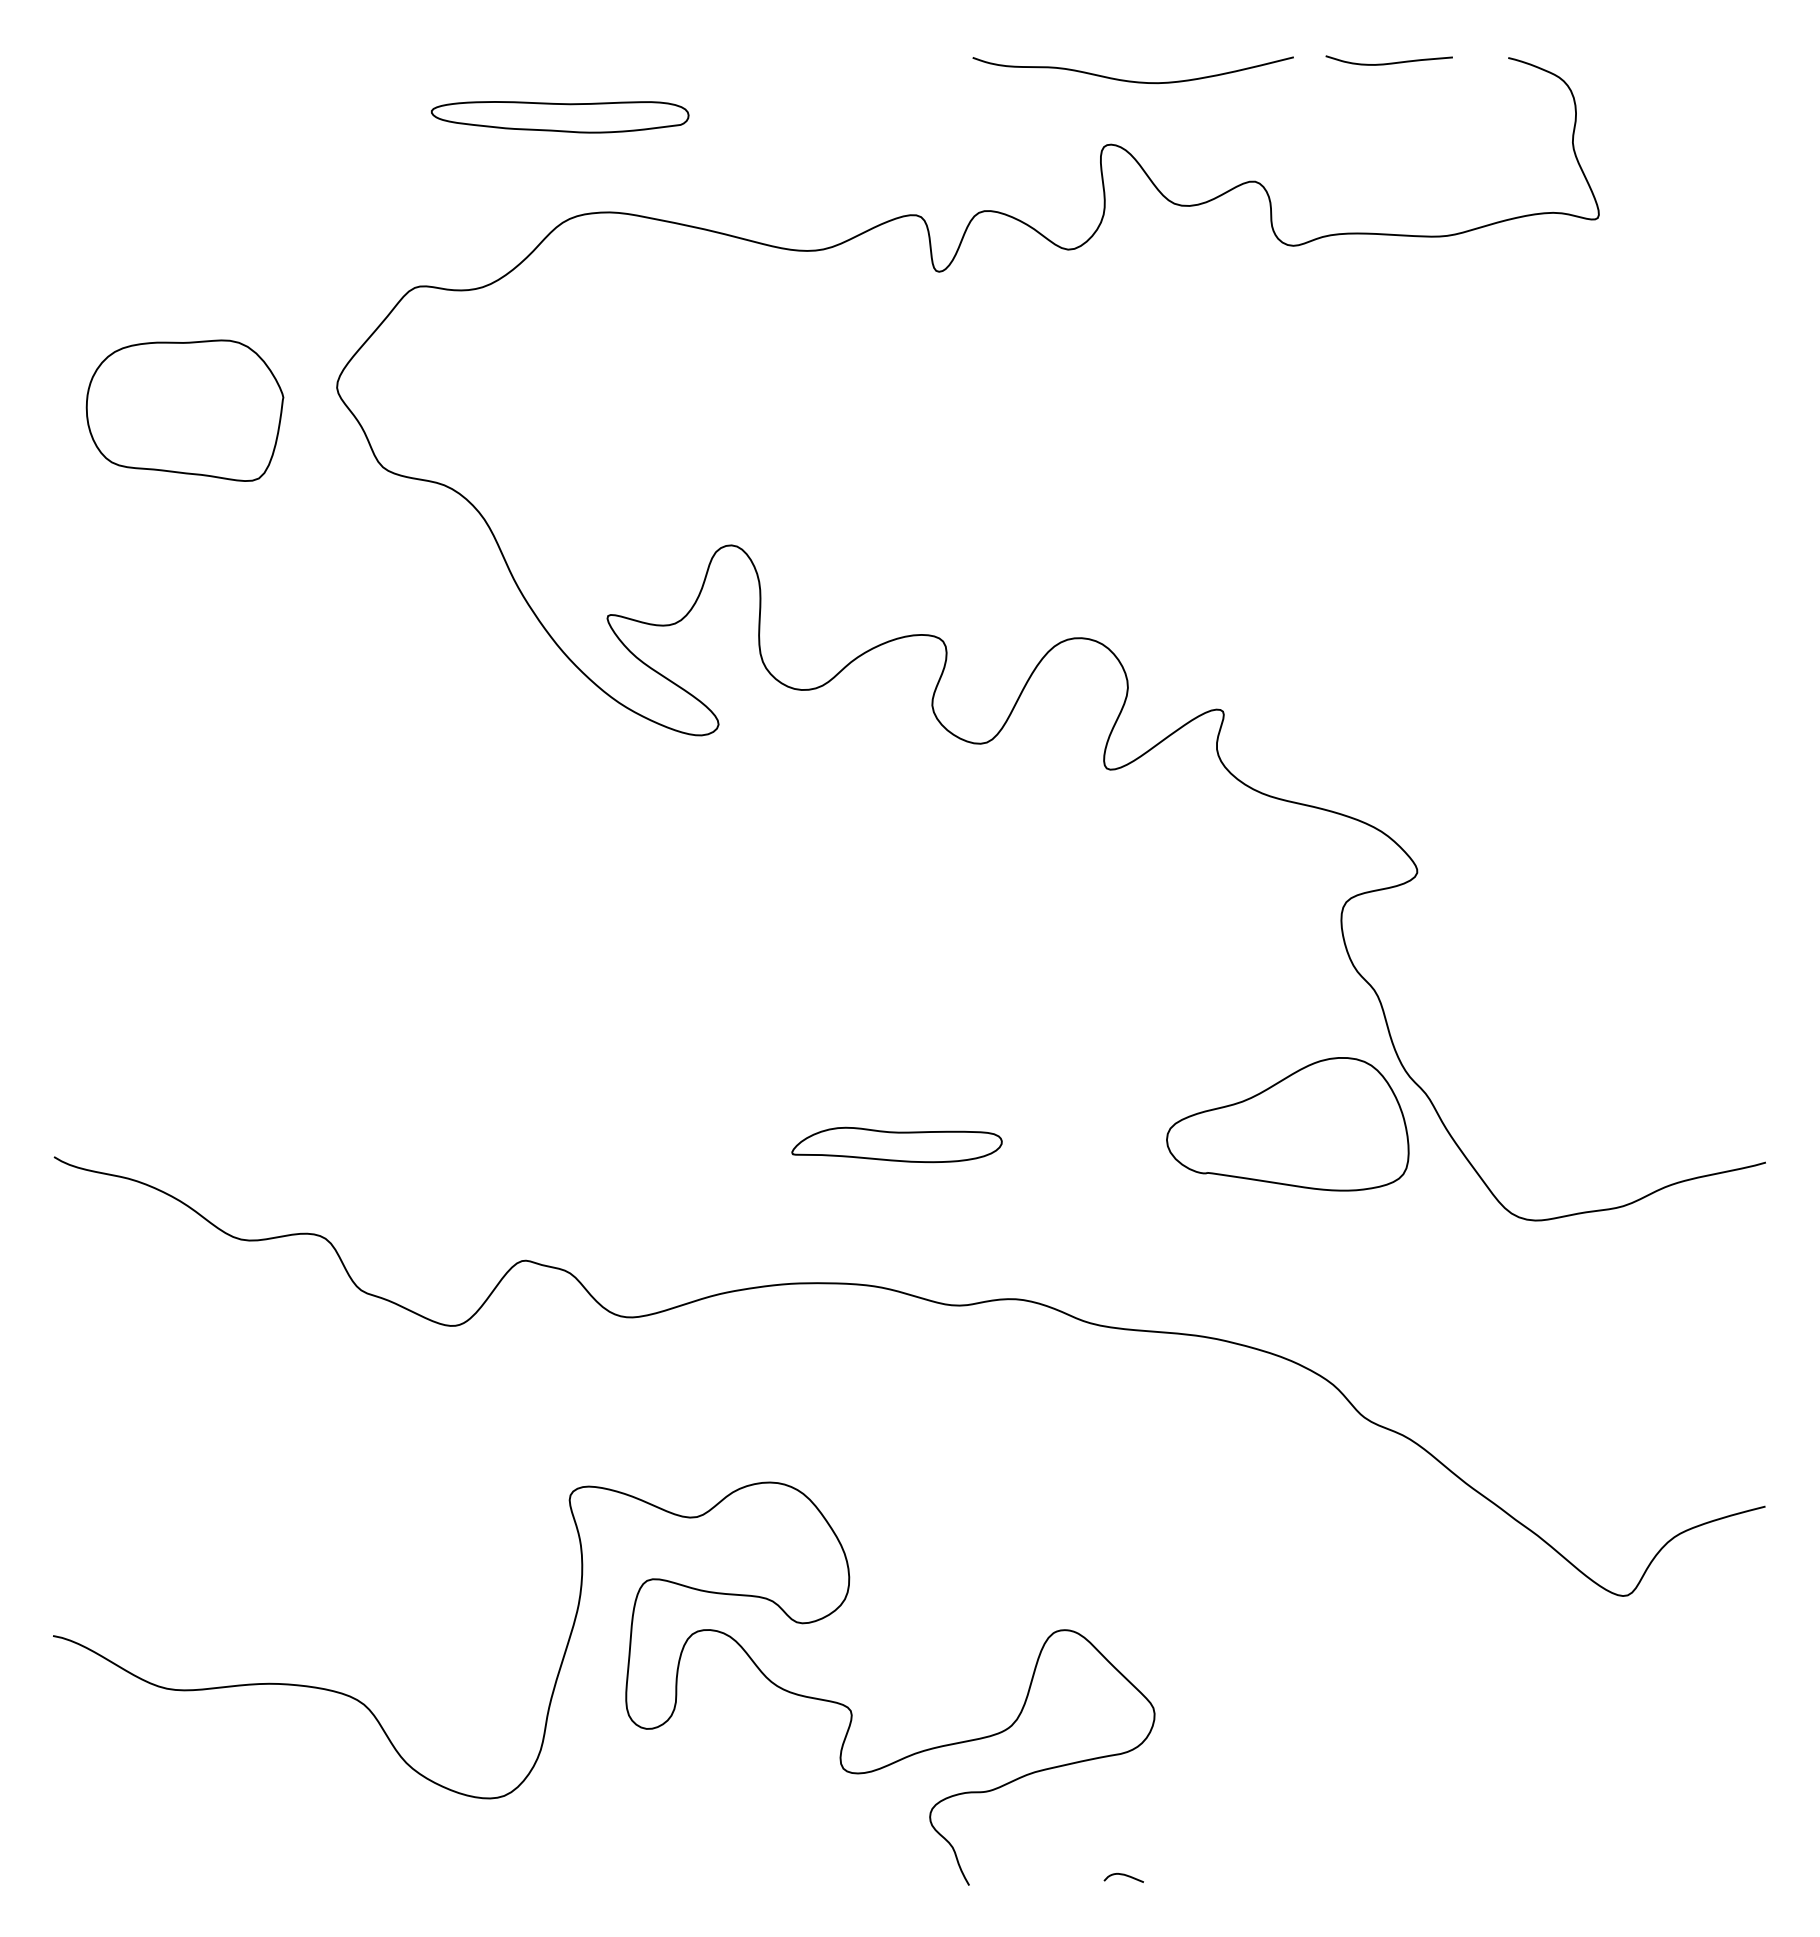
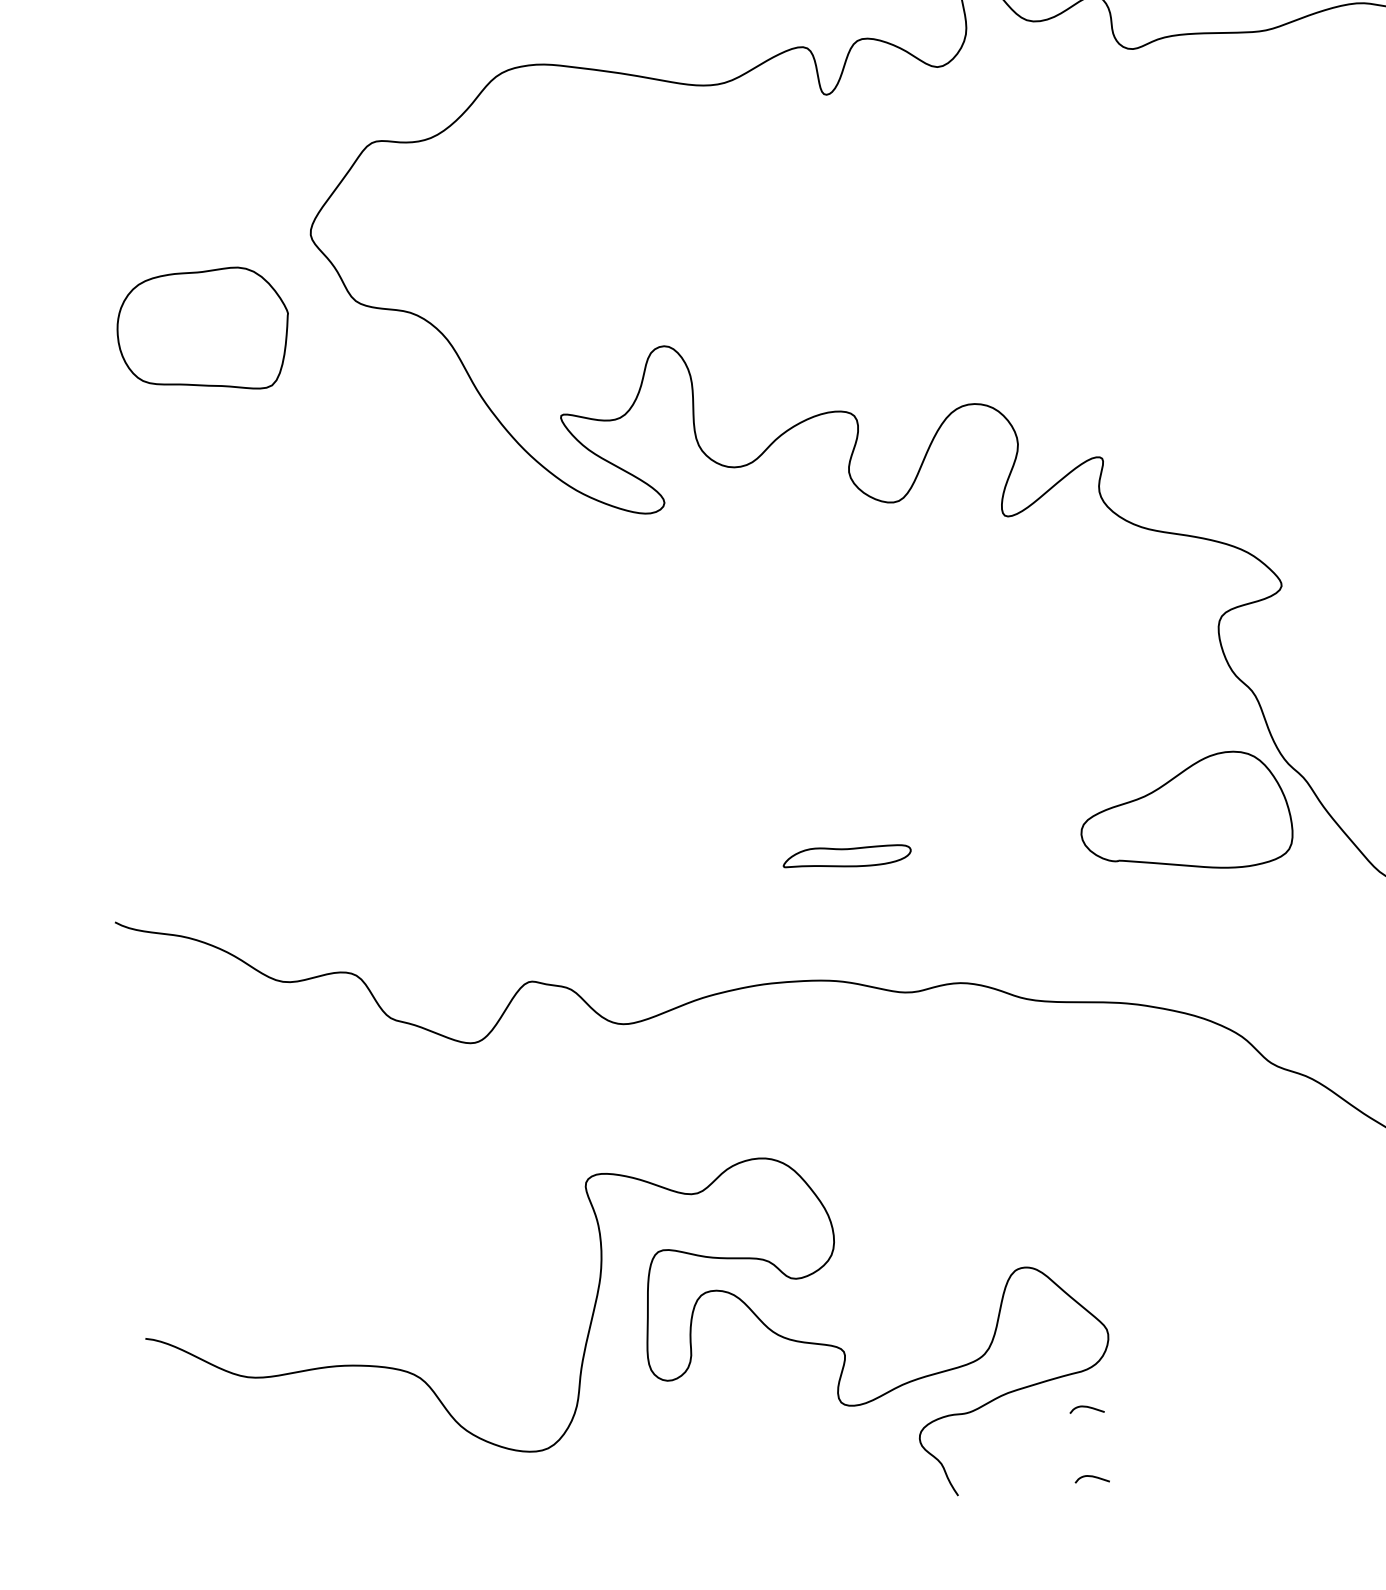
part: (184, 410) -> (202, 331), moved
part: (896, 1144) -> (846, 856), size x0.7
curve: (1123, 1795) -> (1086, 1407), added

